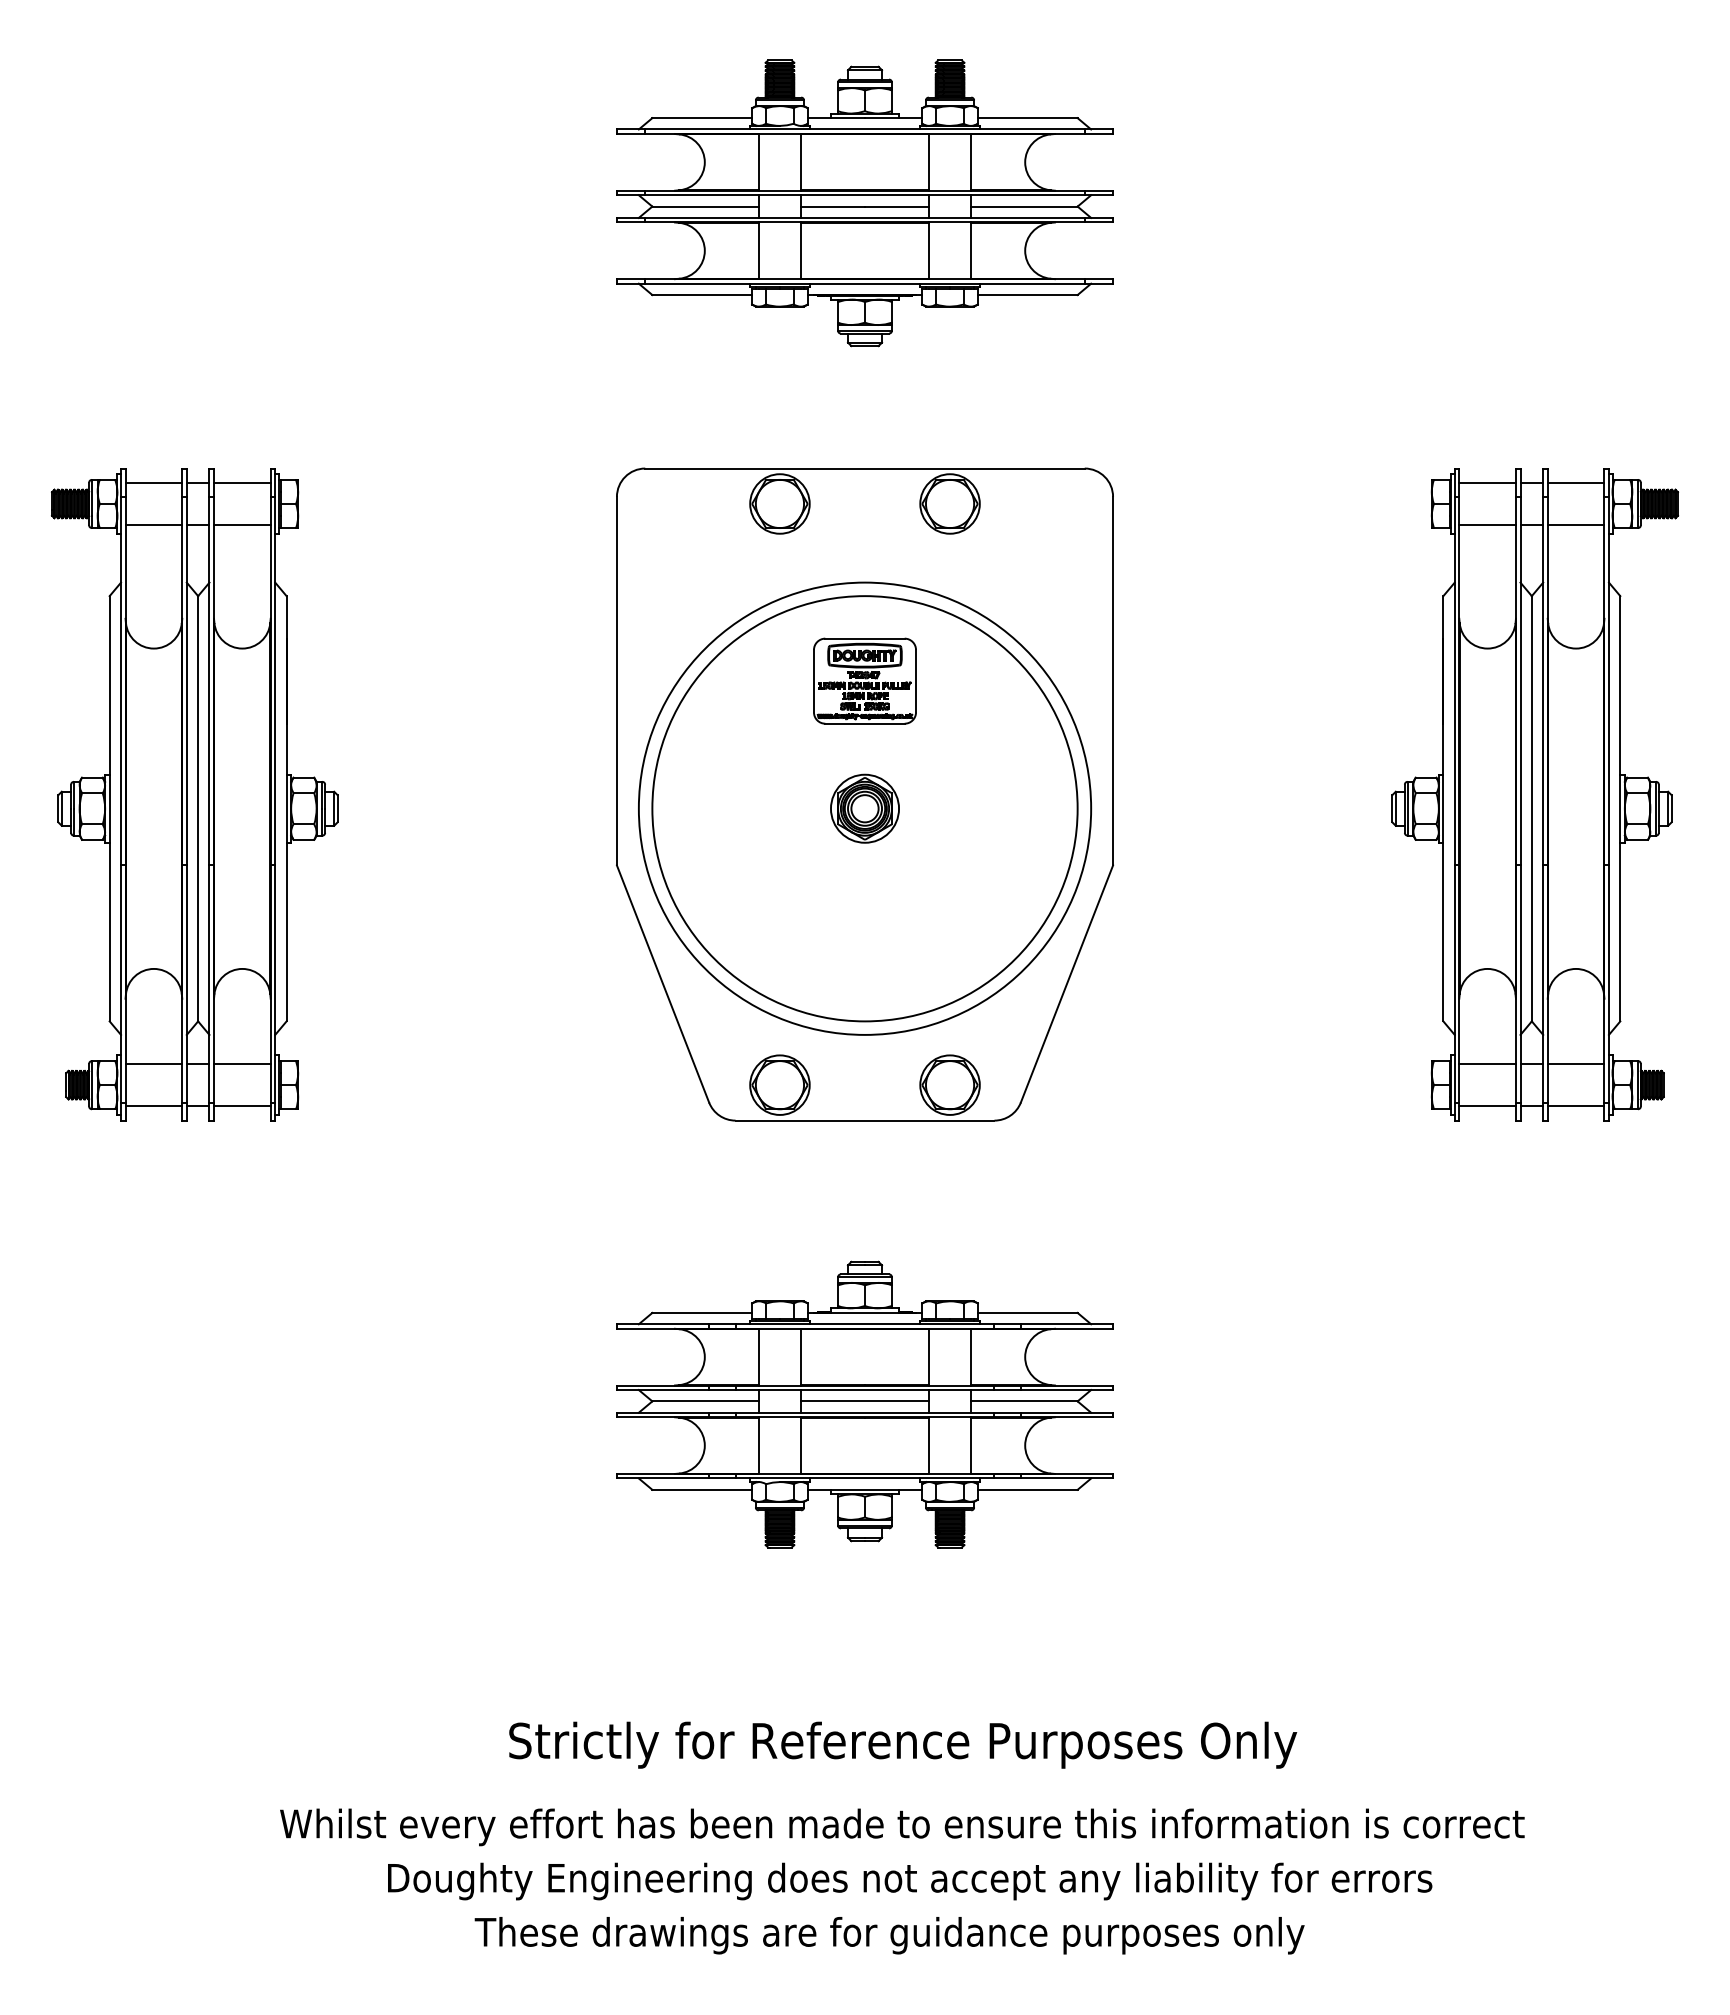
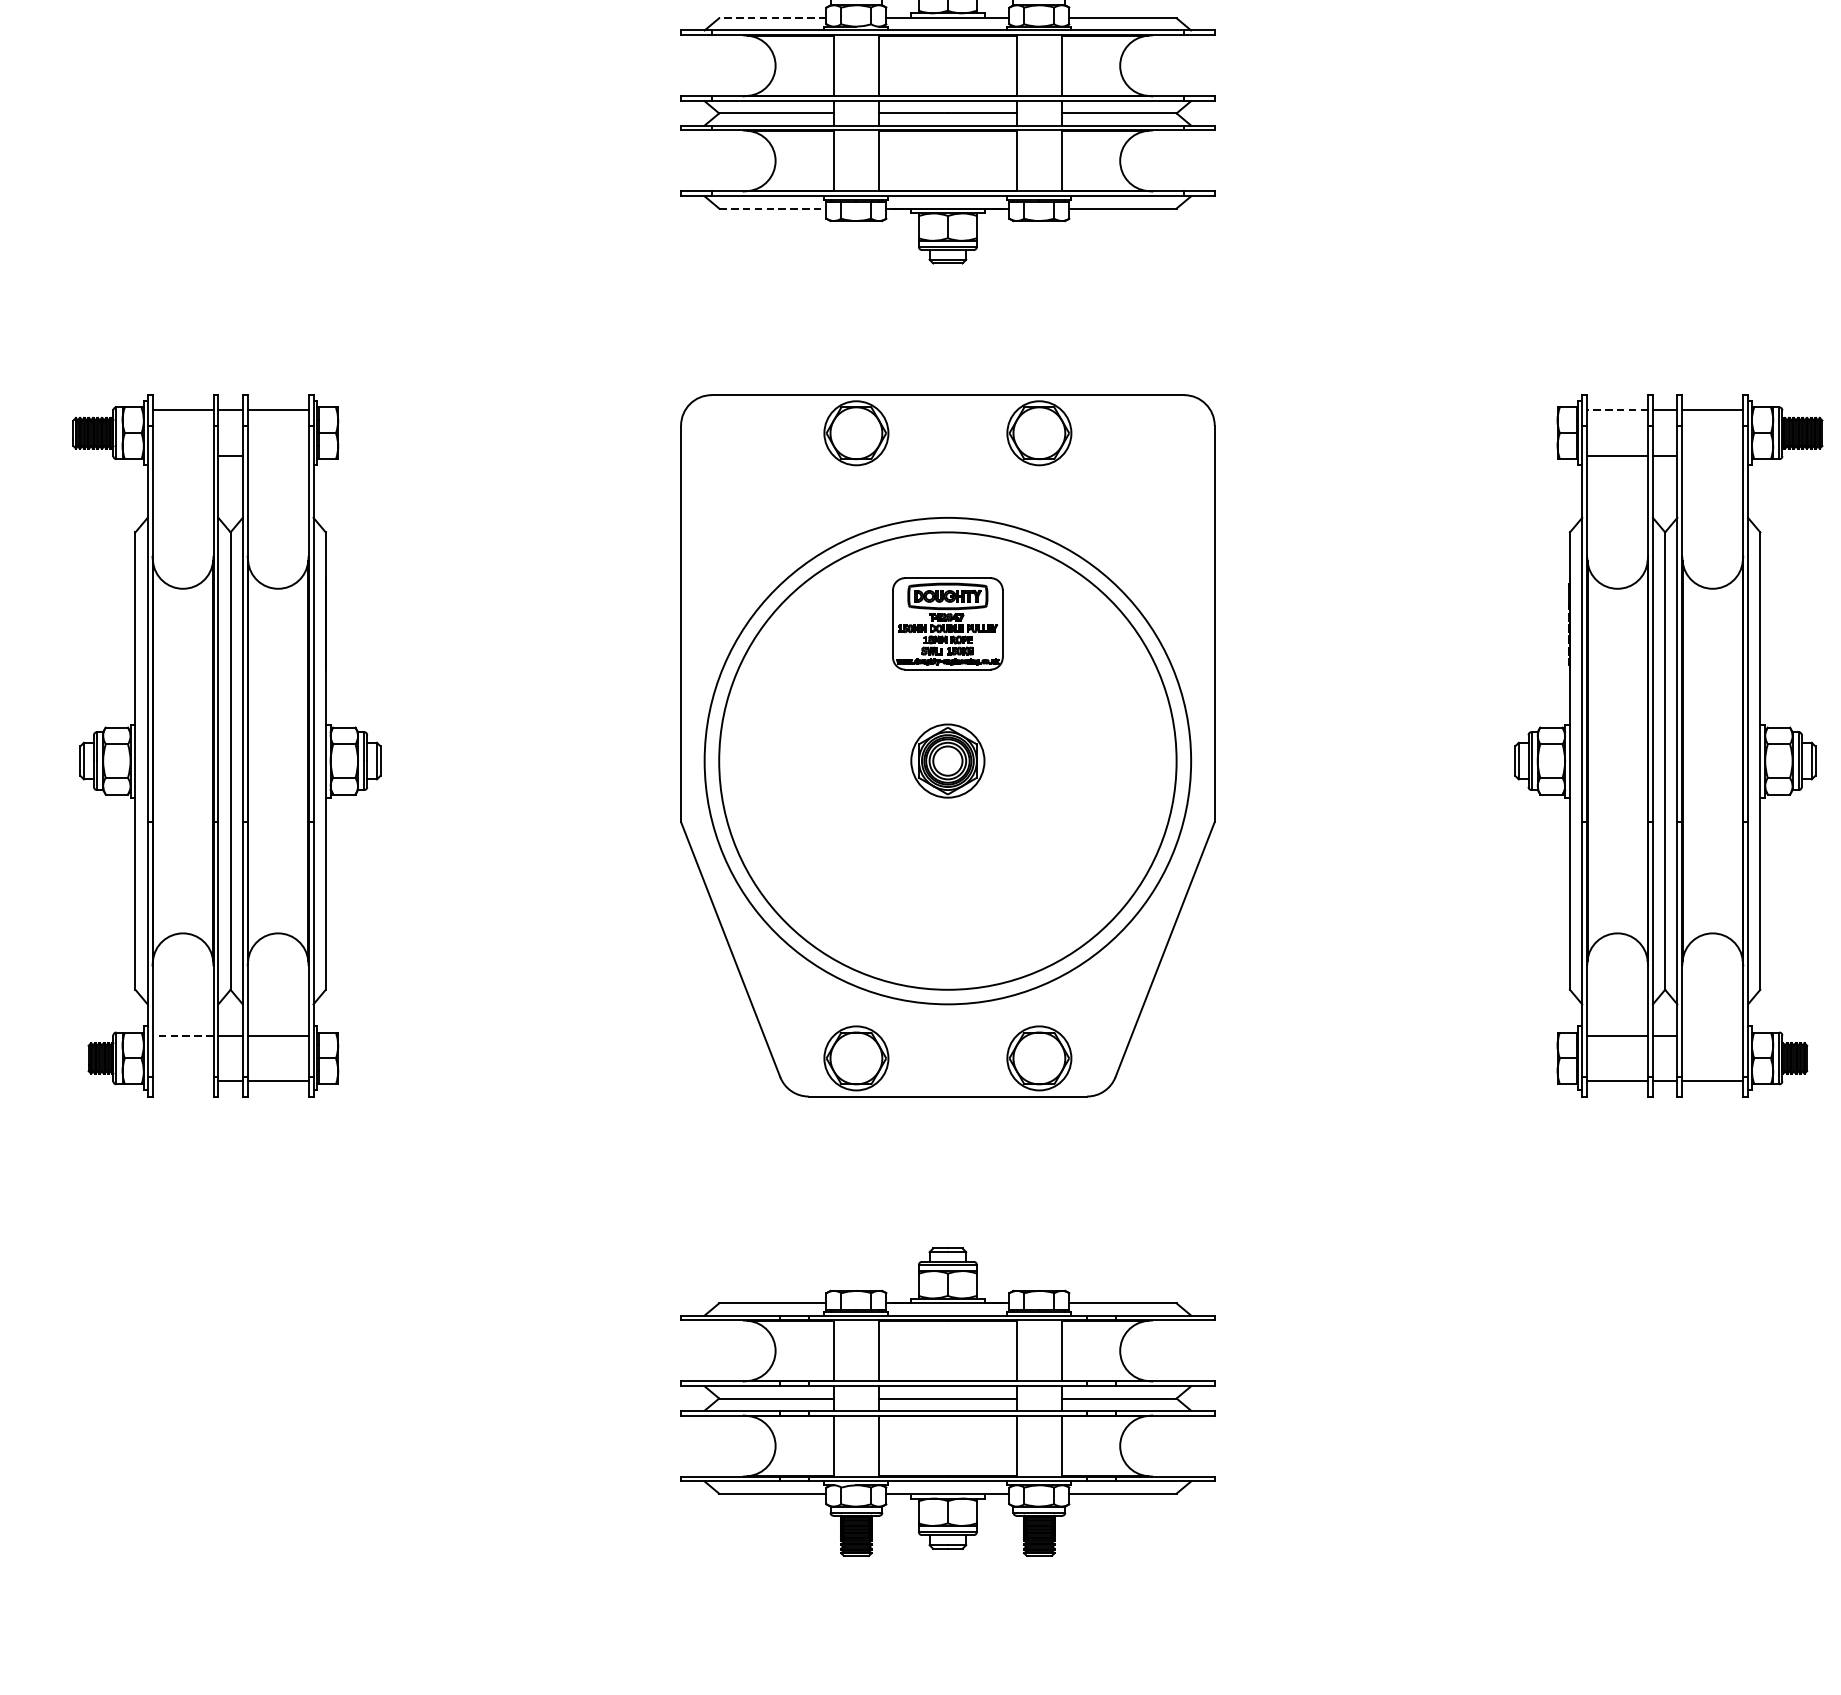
line: (702, 118) -> (773, 18), solid -> dashed
line: (702, 295) -> (773, 209), solid -> dashed
line: (1487, 482) -> (1617, 410), solid -> dashed
line: (153, 525) -> (182, 456), removed
line: (242, 525) -> (278, 456), removed
line: (1575, 525) -> (1712, 456), removed
line: (153, 1063) -> (182, 1035), solid -> dashed
line: (1575, 1063) -> (1712, 1035), removed
line: (153, 1106) -> (182, 1081), removed

